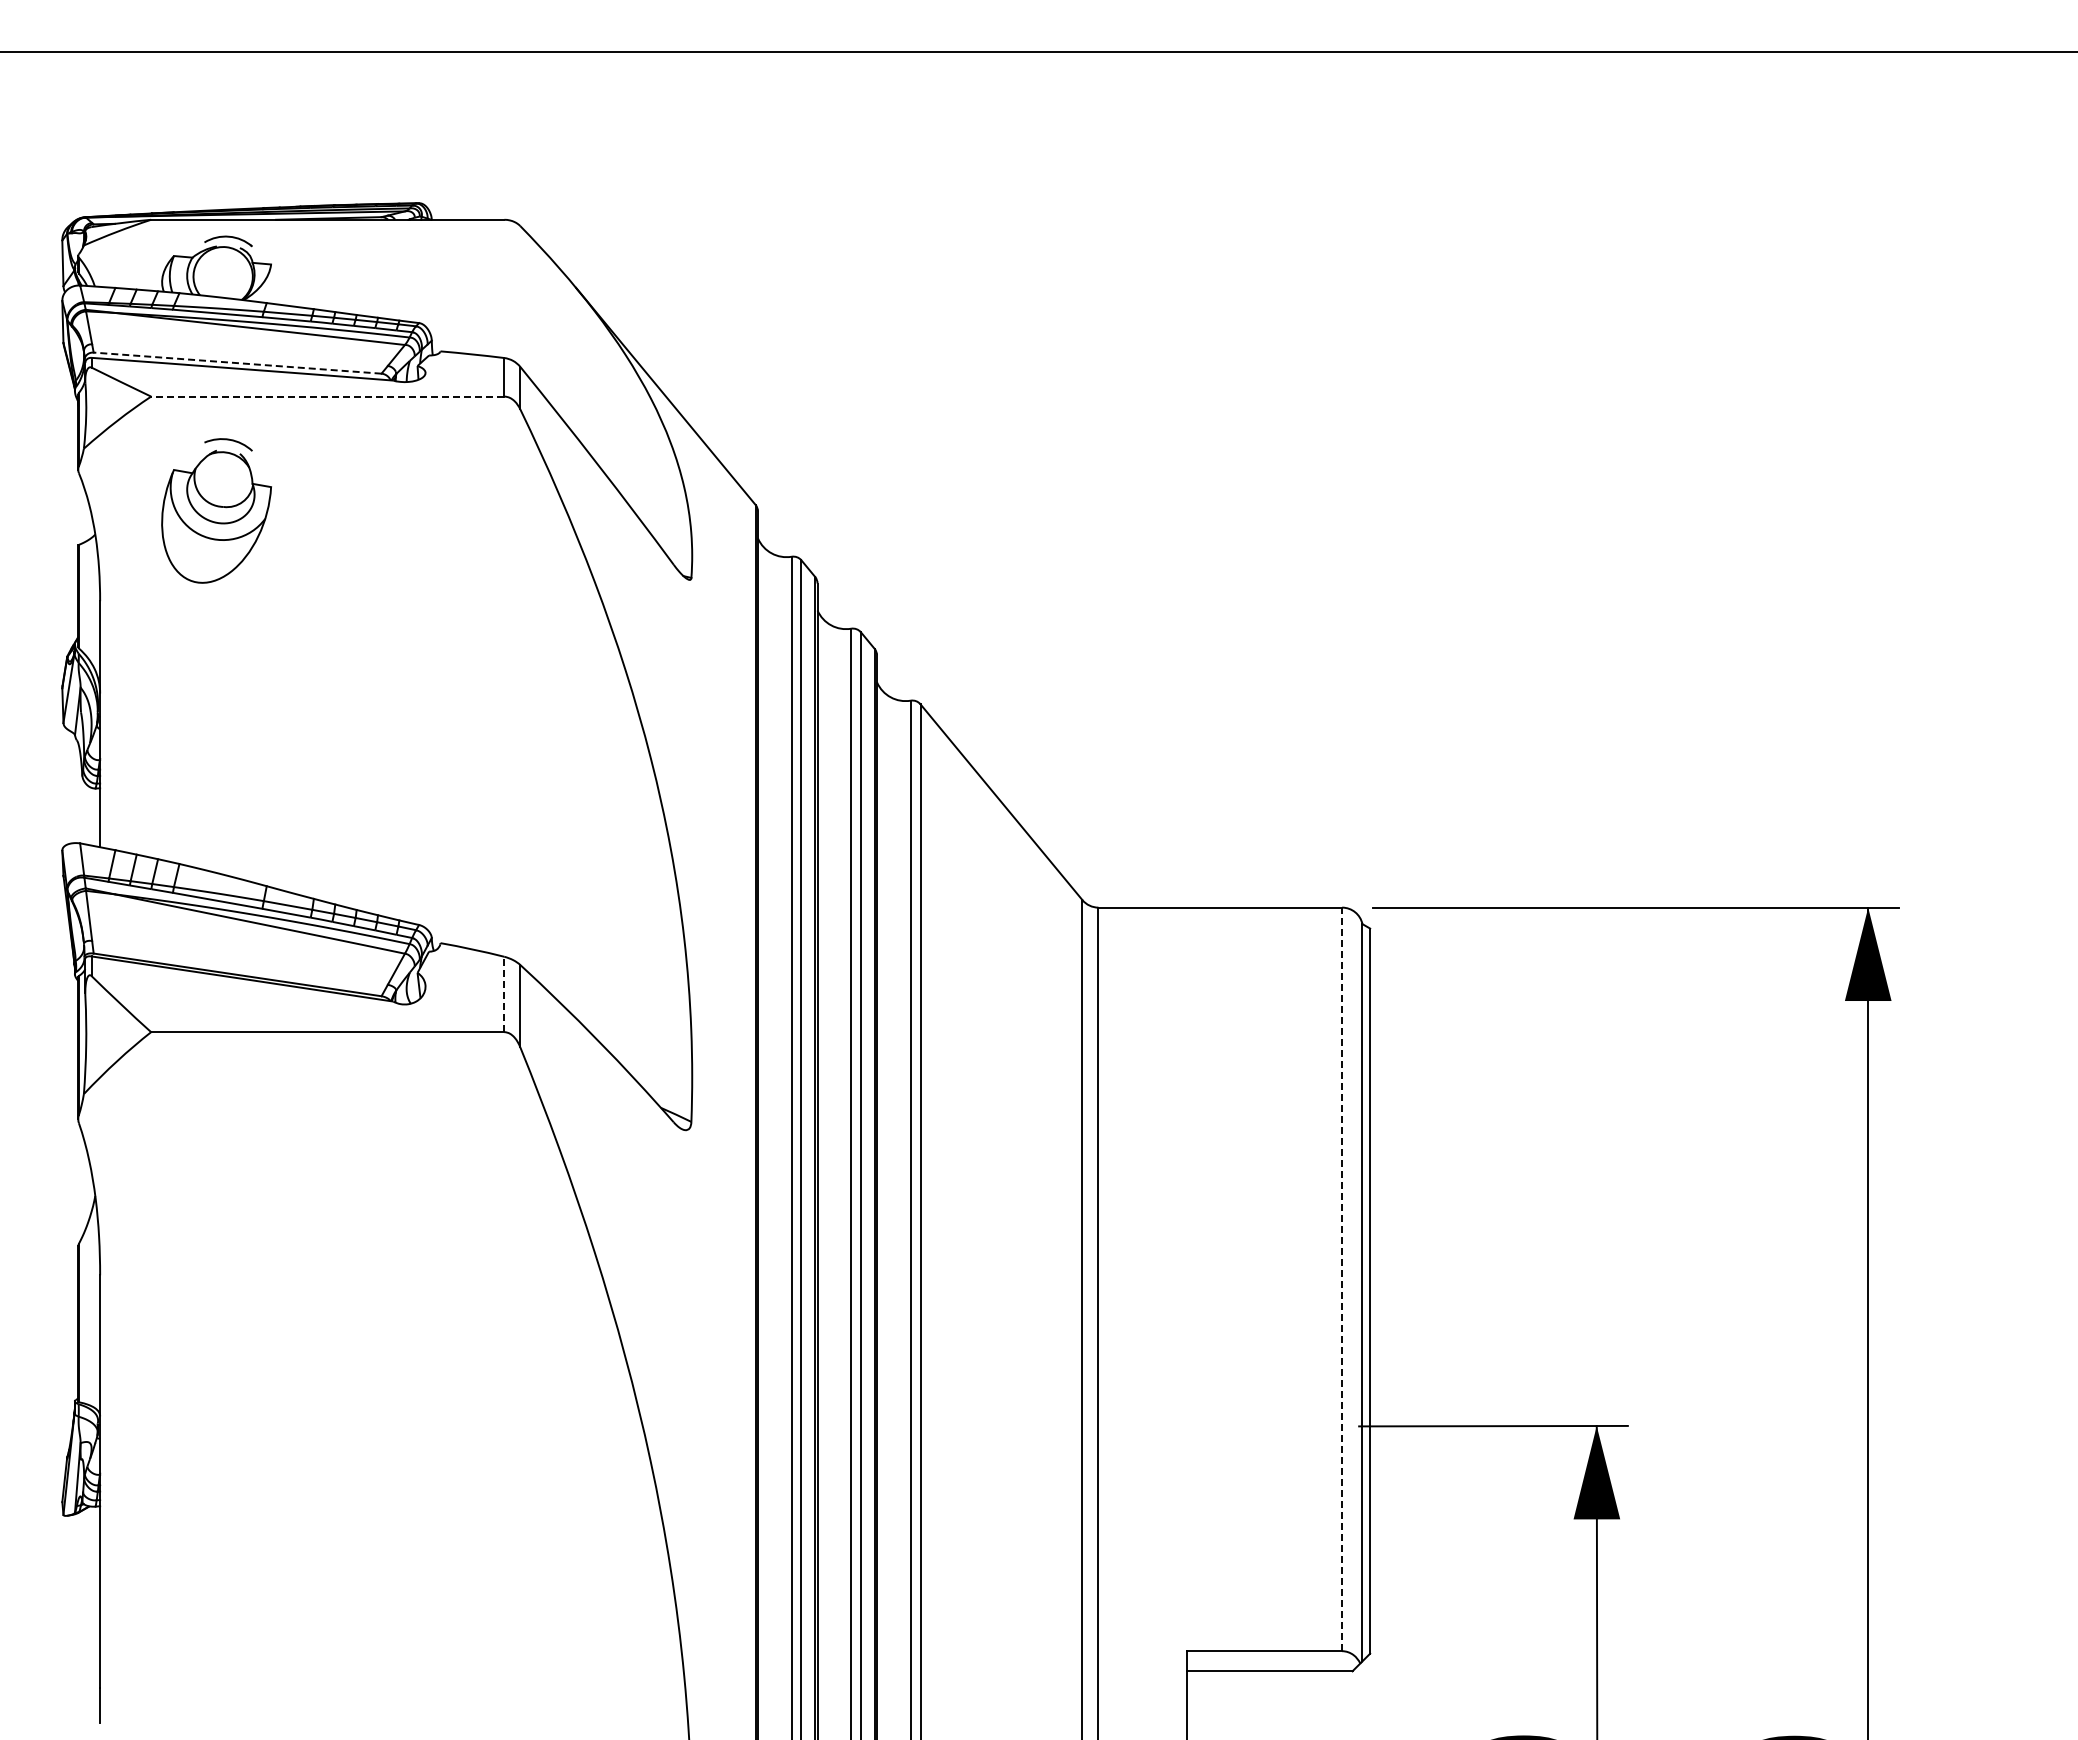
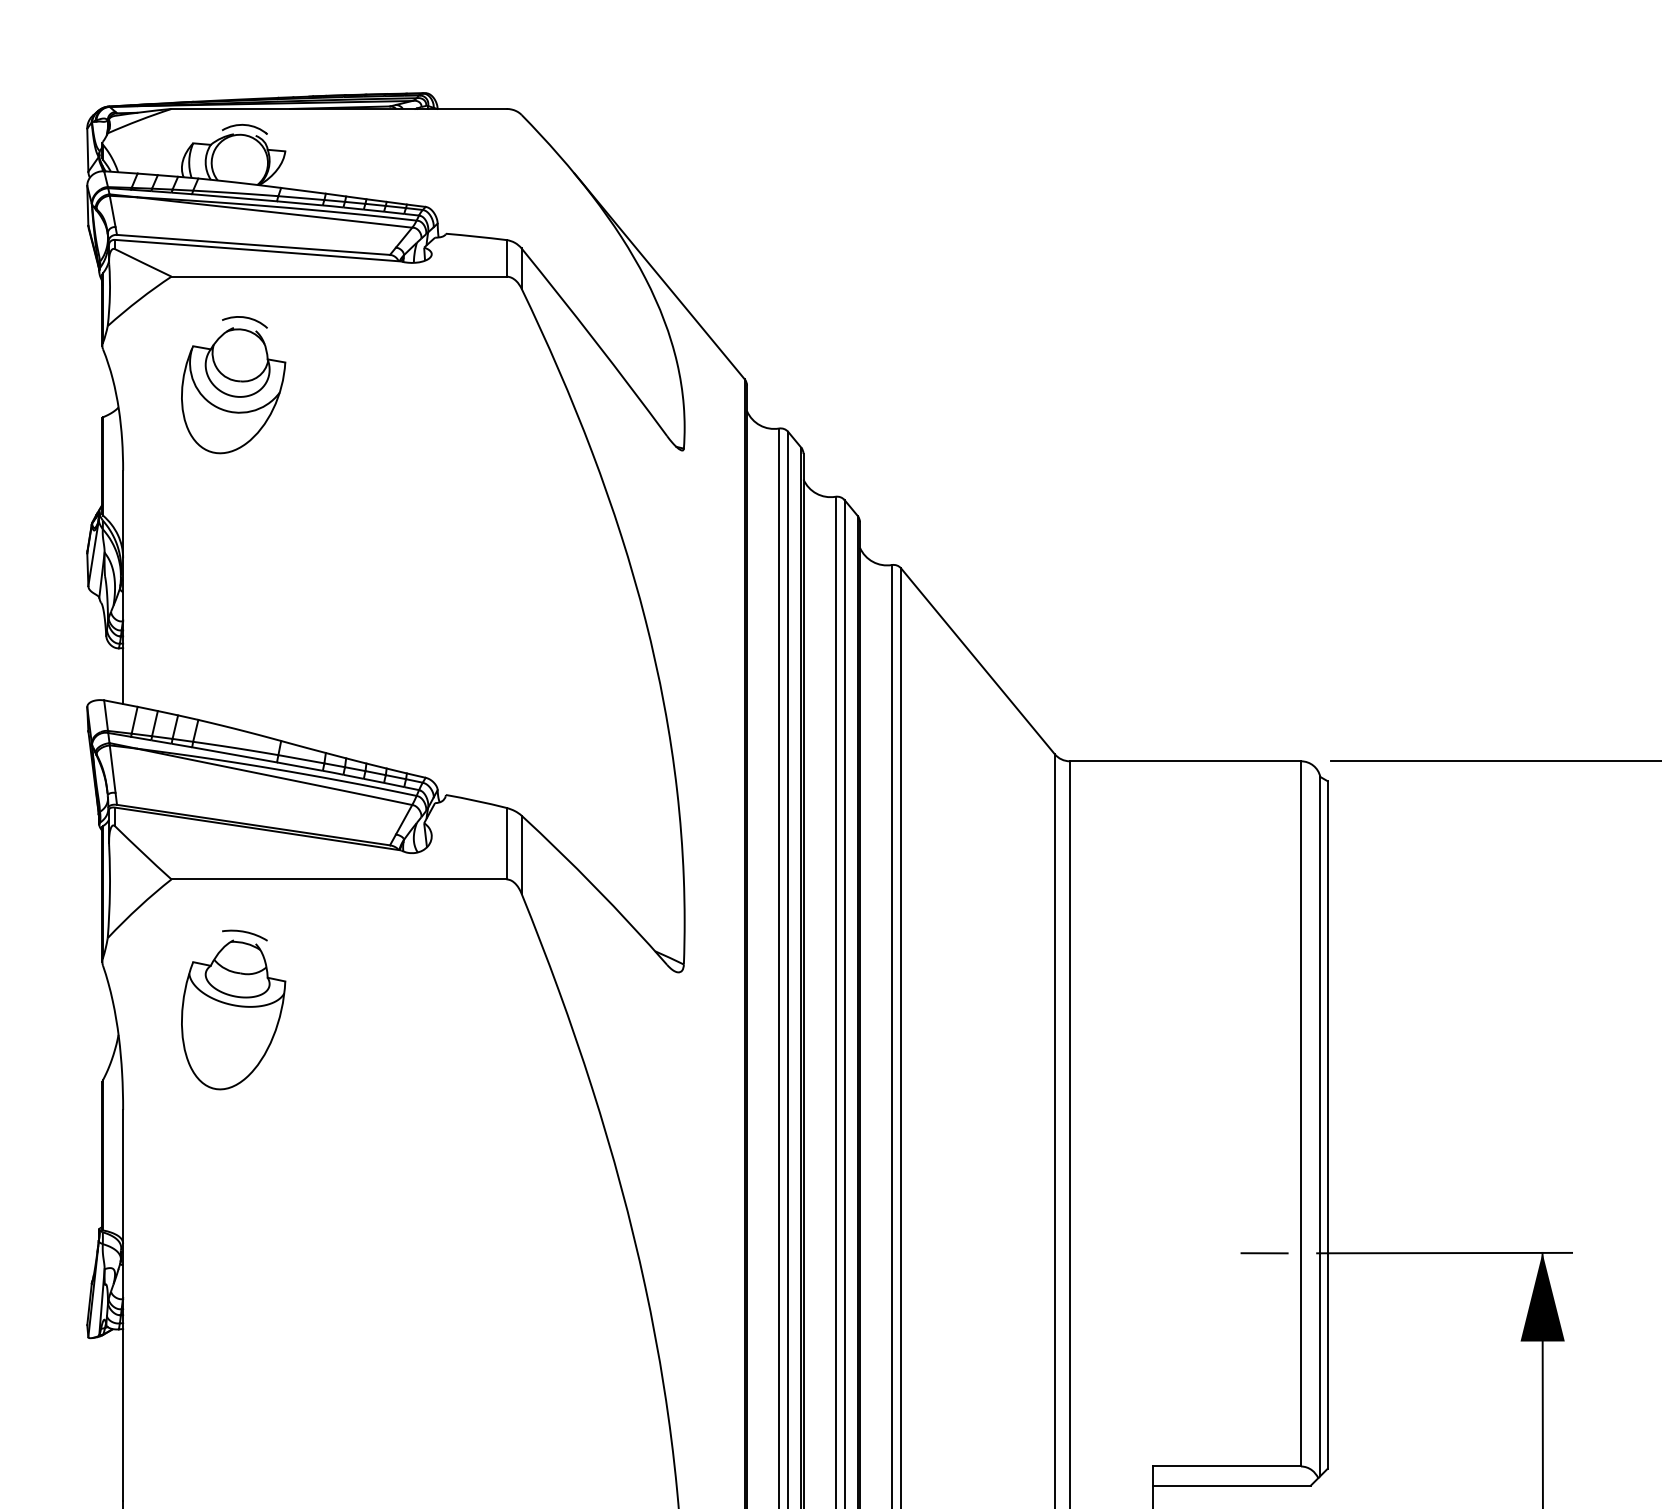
line: (237, 363) -> (253, 245), dashed -> solid
line: (327, 396) -> (338, 276), dashed -> solid
line: (504, 994) -> (506, 843), dashed -> solid
part: (216, 1169) -> (233, 1009), added
line: (1342, 1279) -> (1301, 1113), dashed -> solid
line: (1303, 1426) -> (1264, 1253), added

